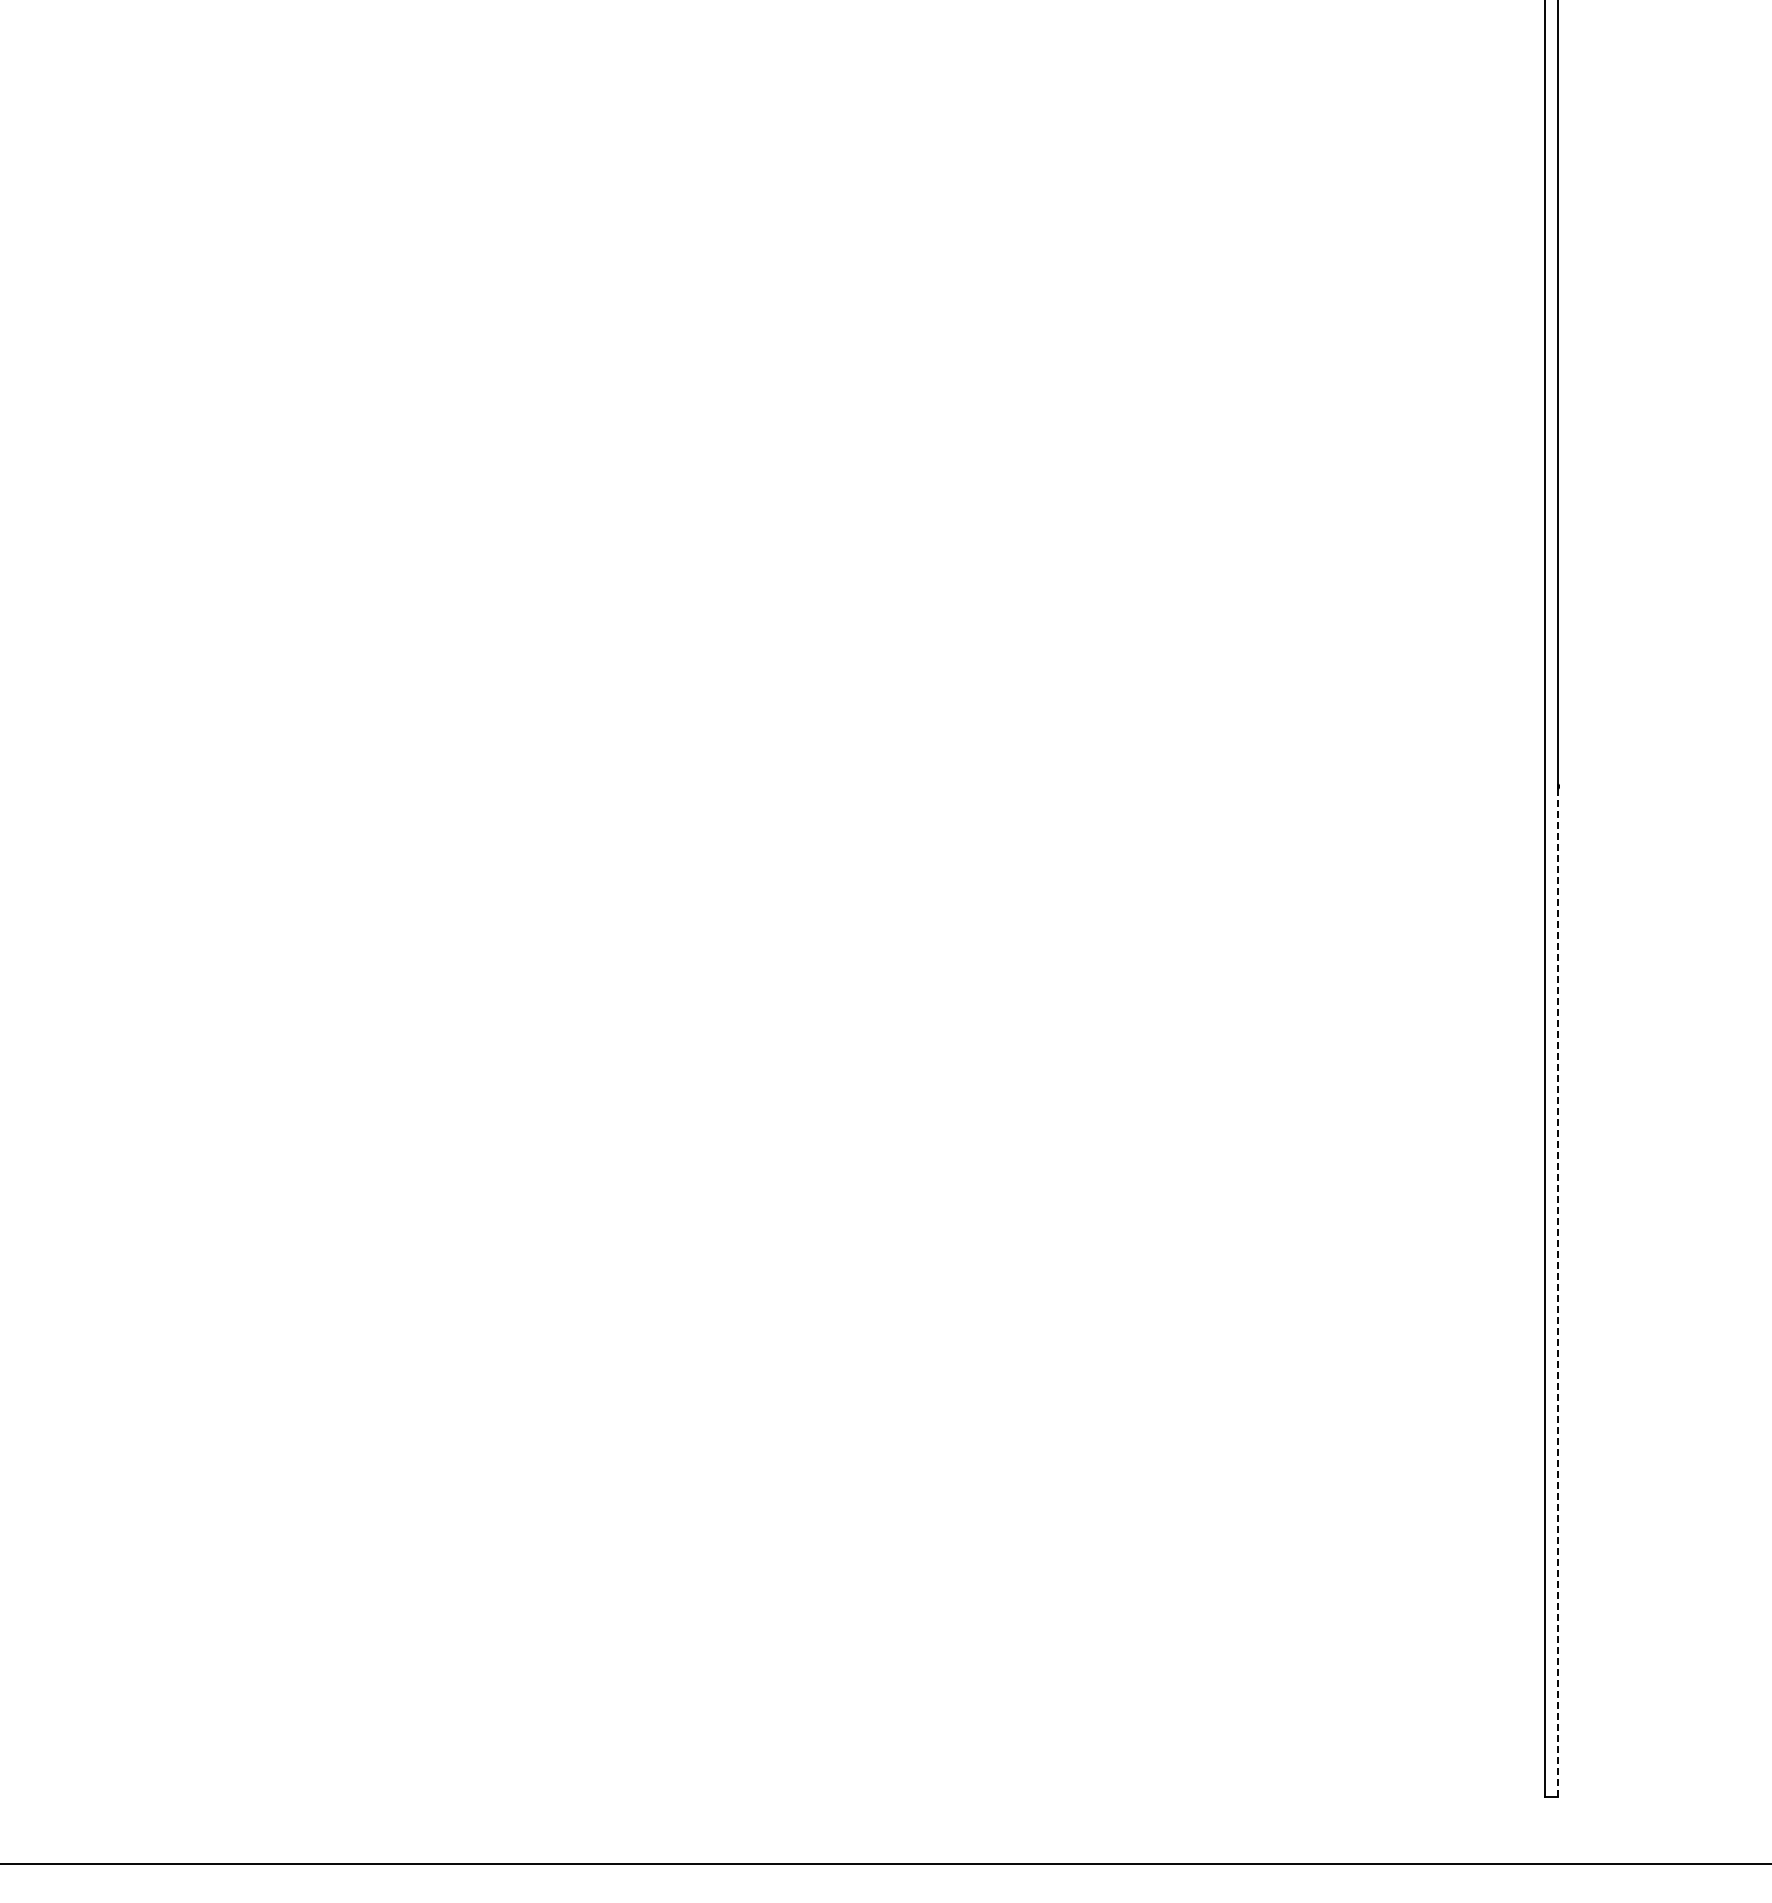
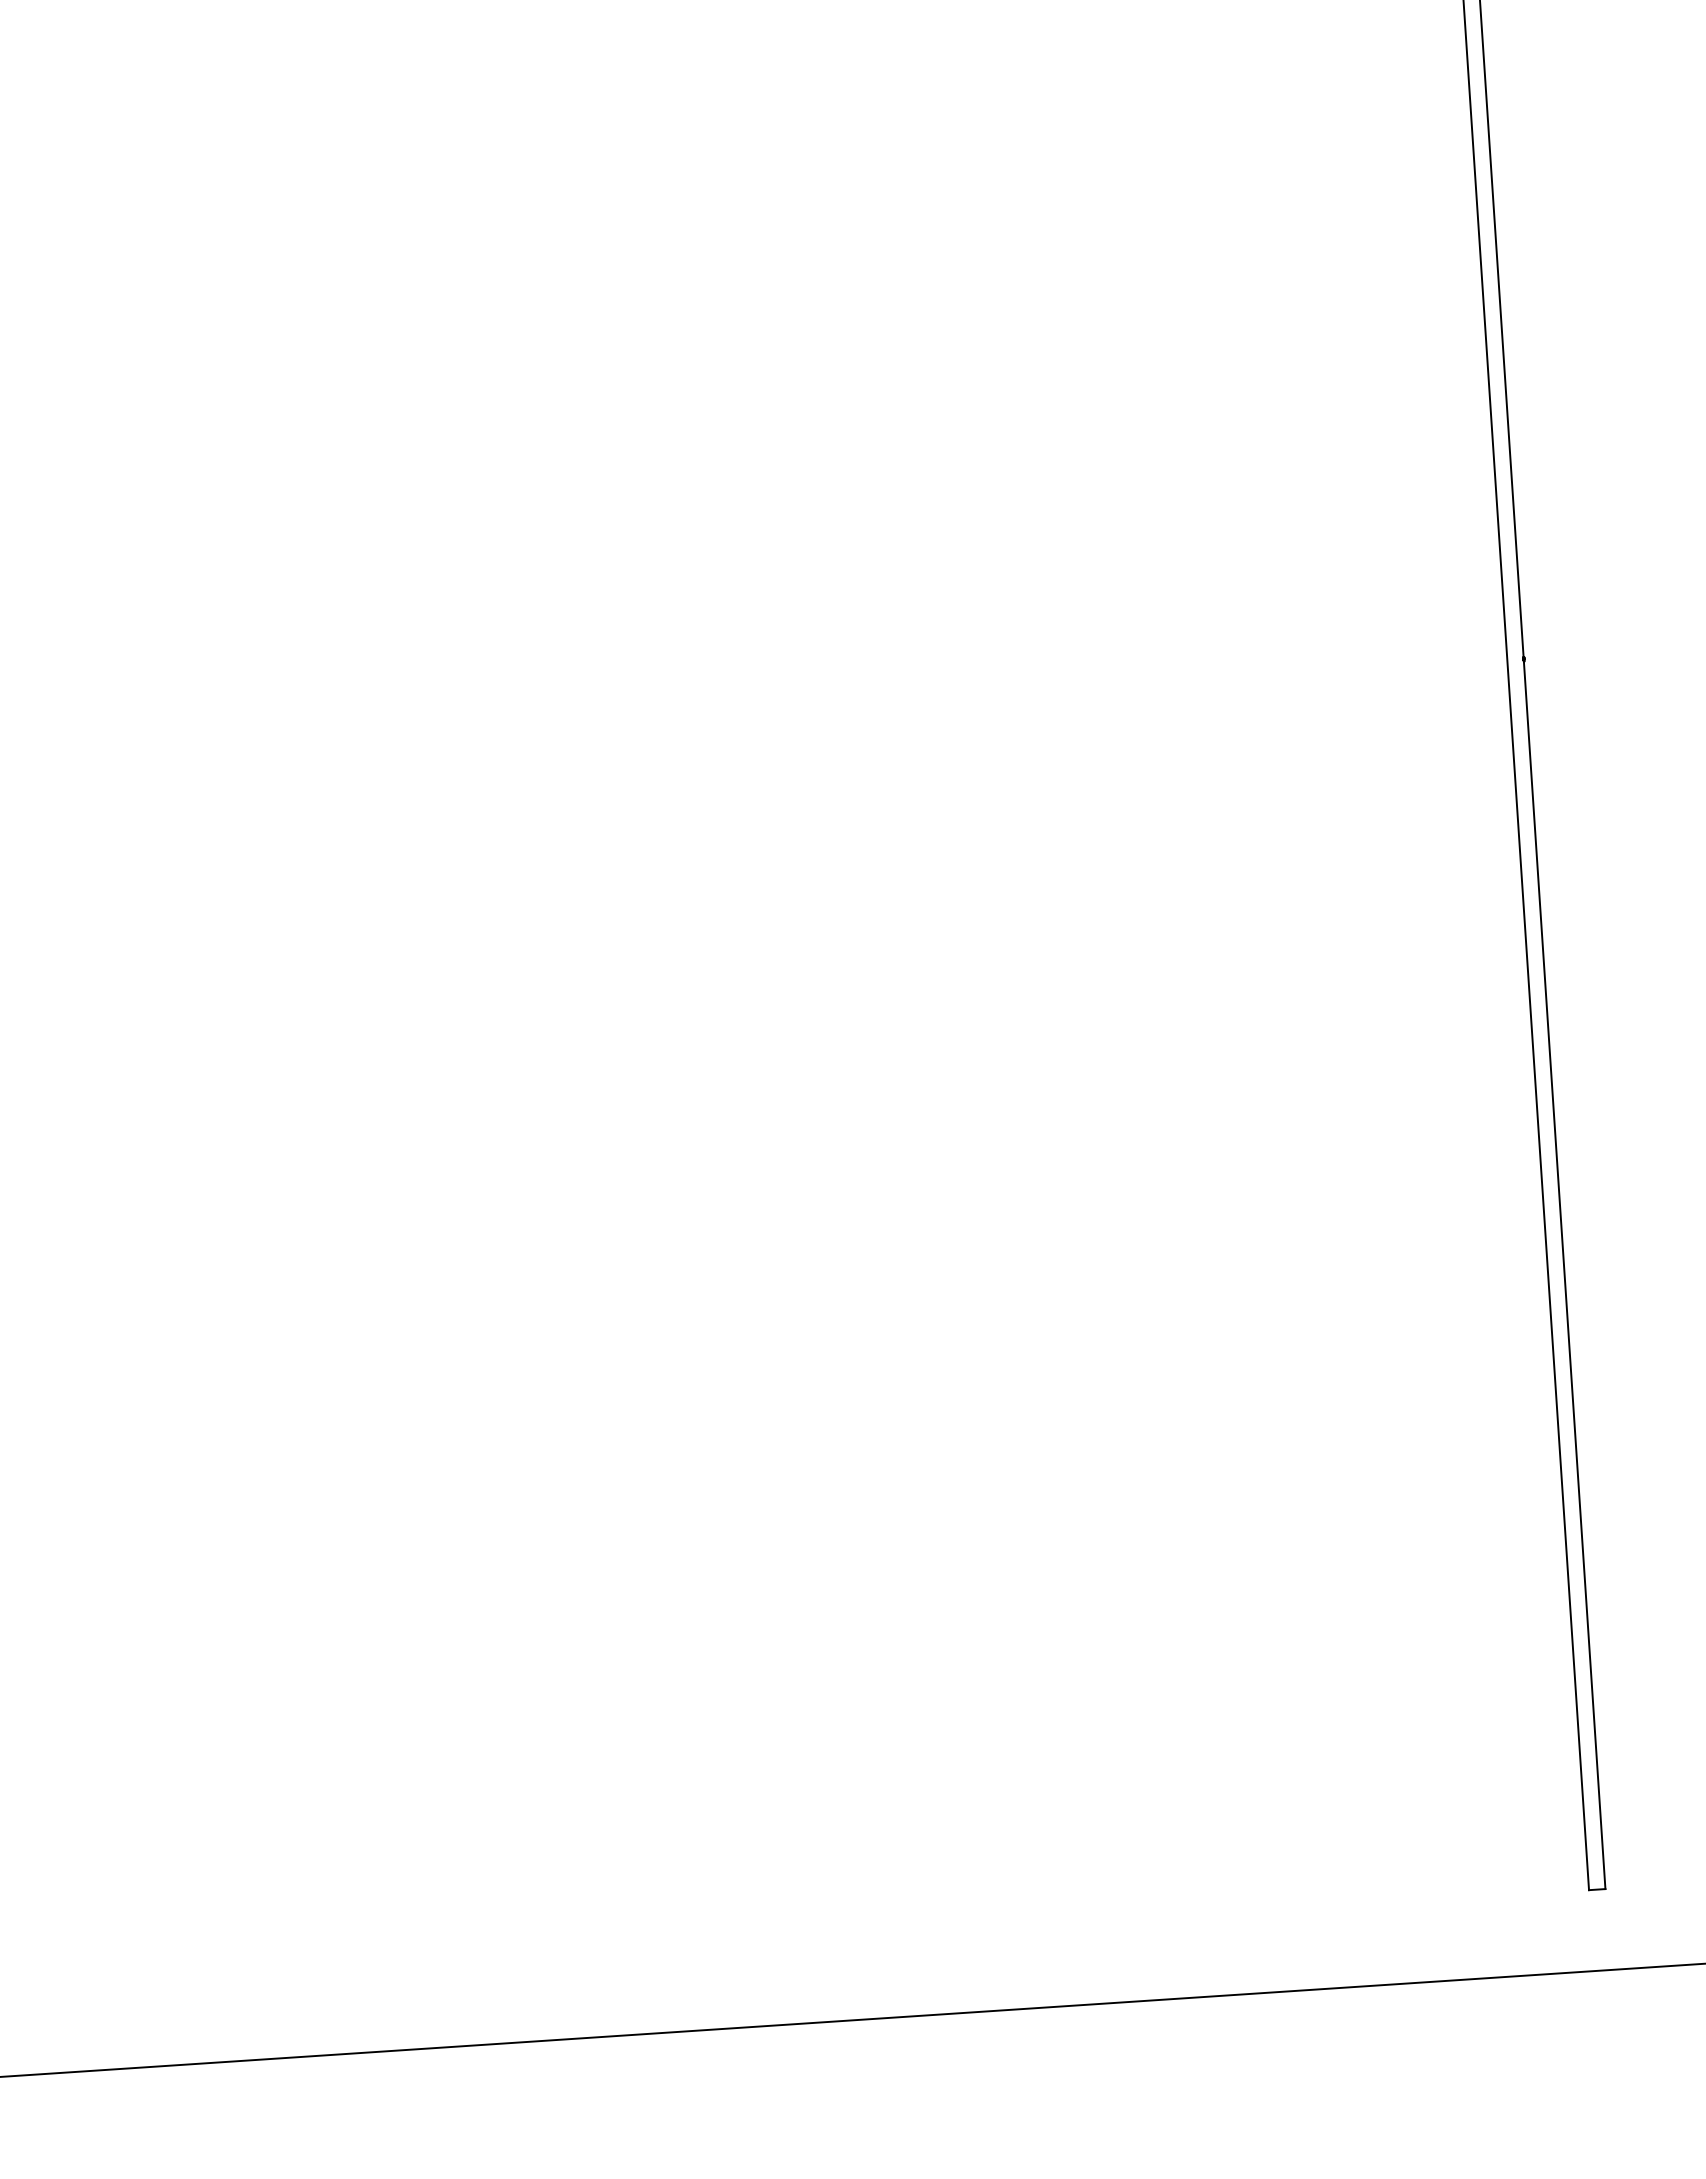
line: (1558, 1292) -> (1564, 1274), dashed -> solid

